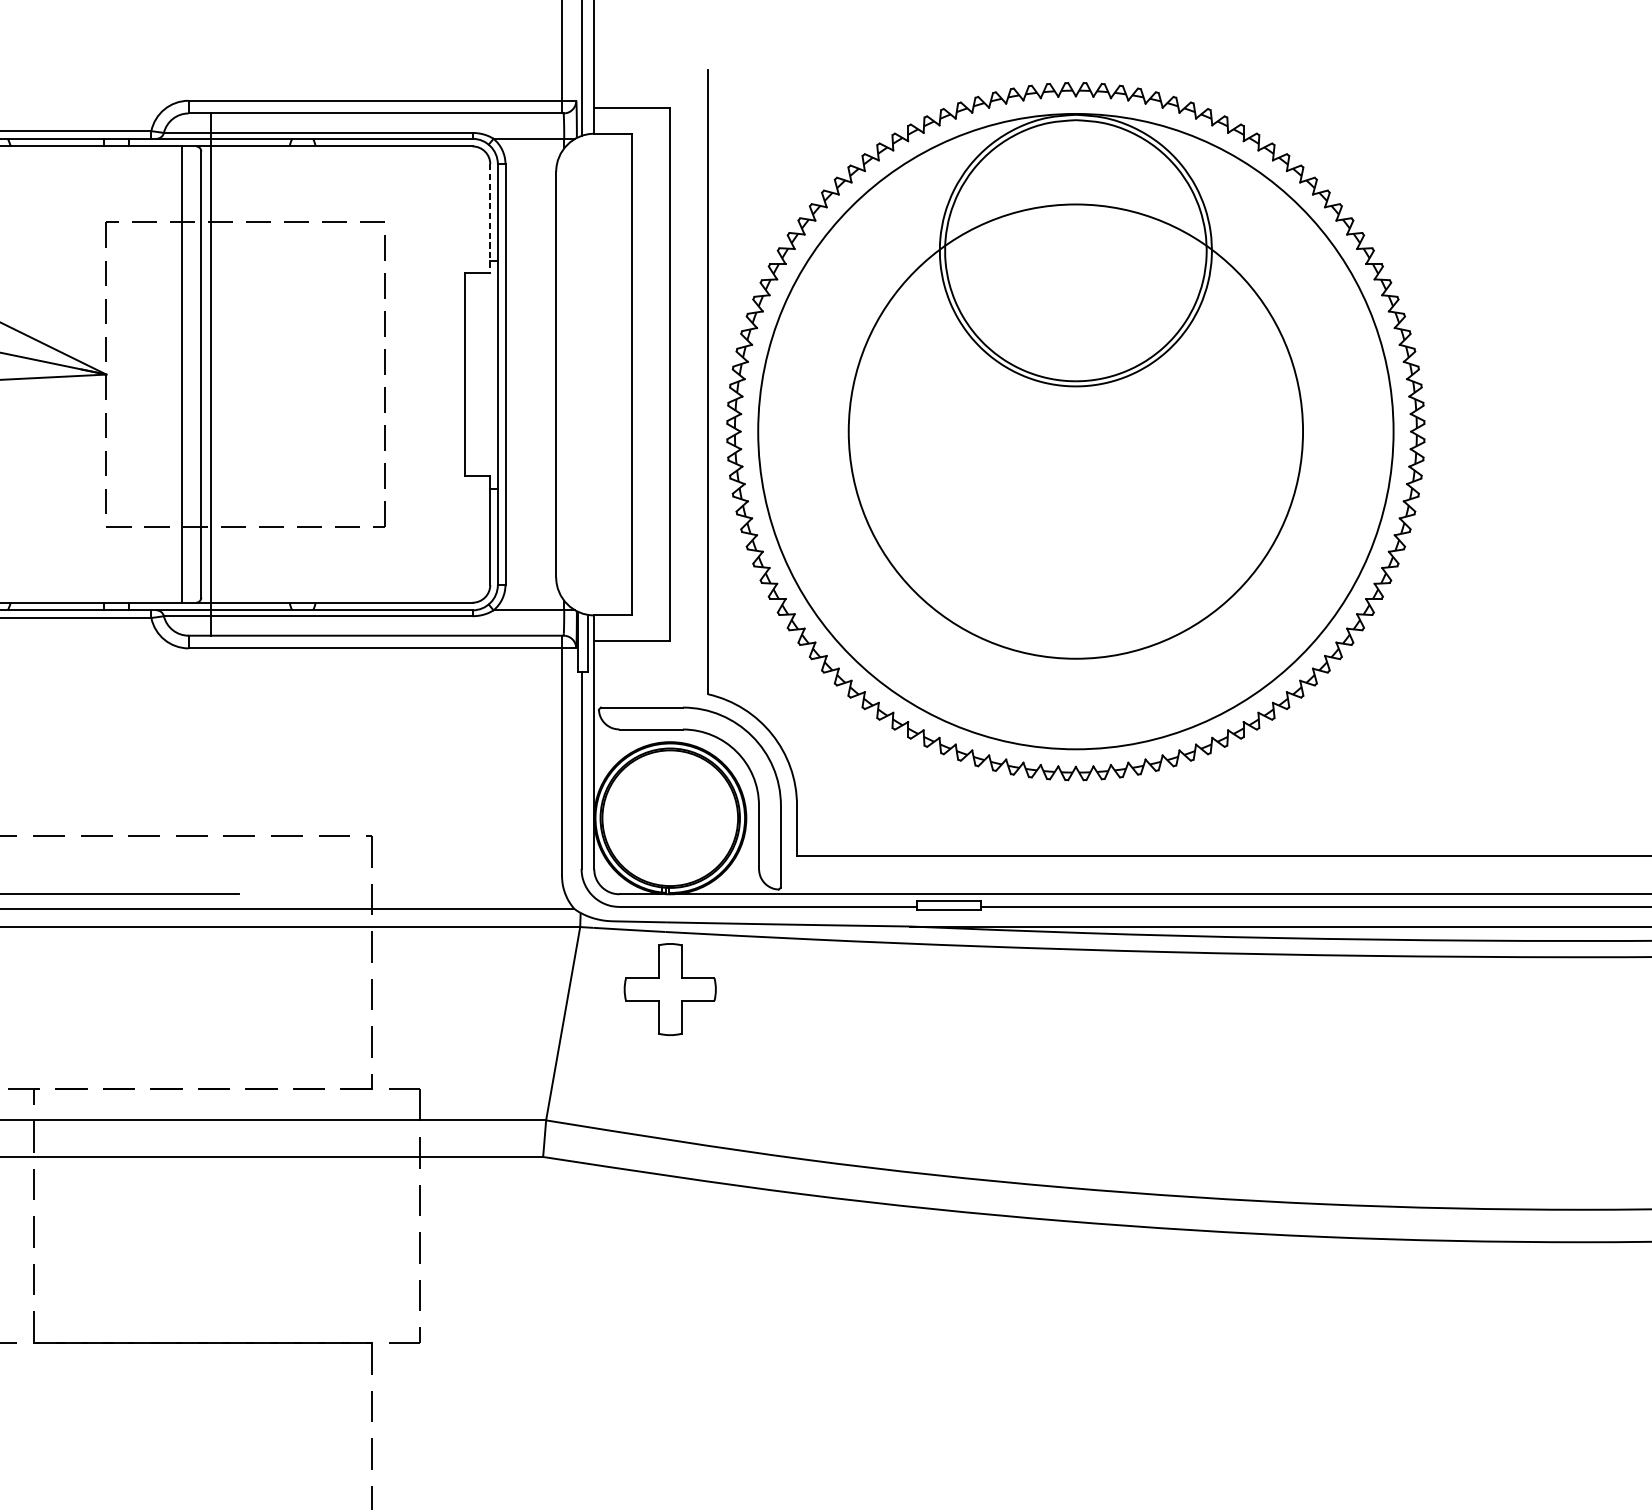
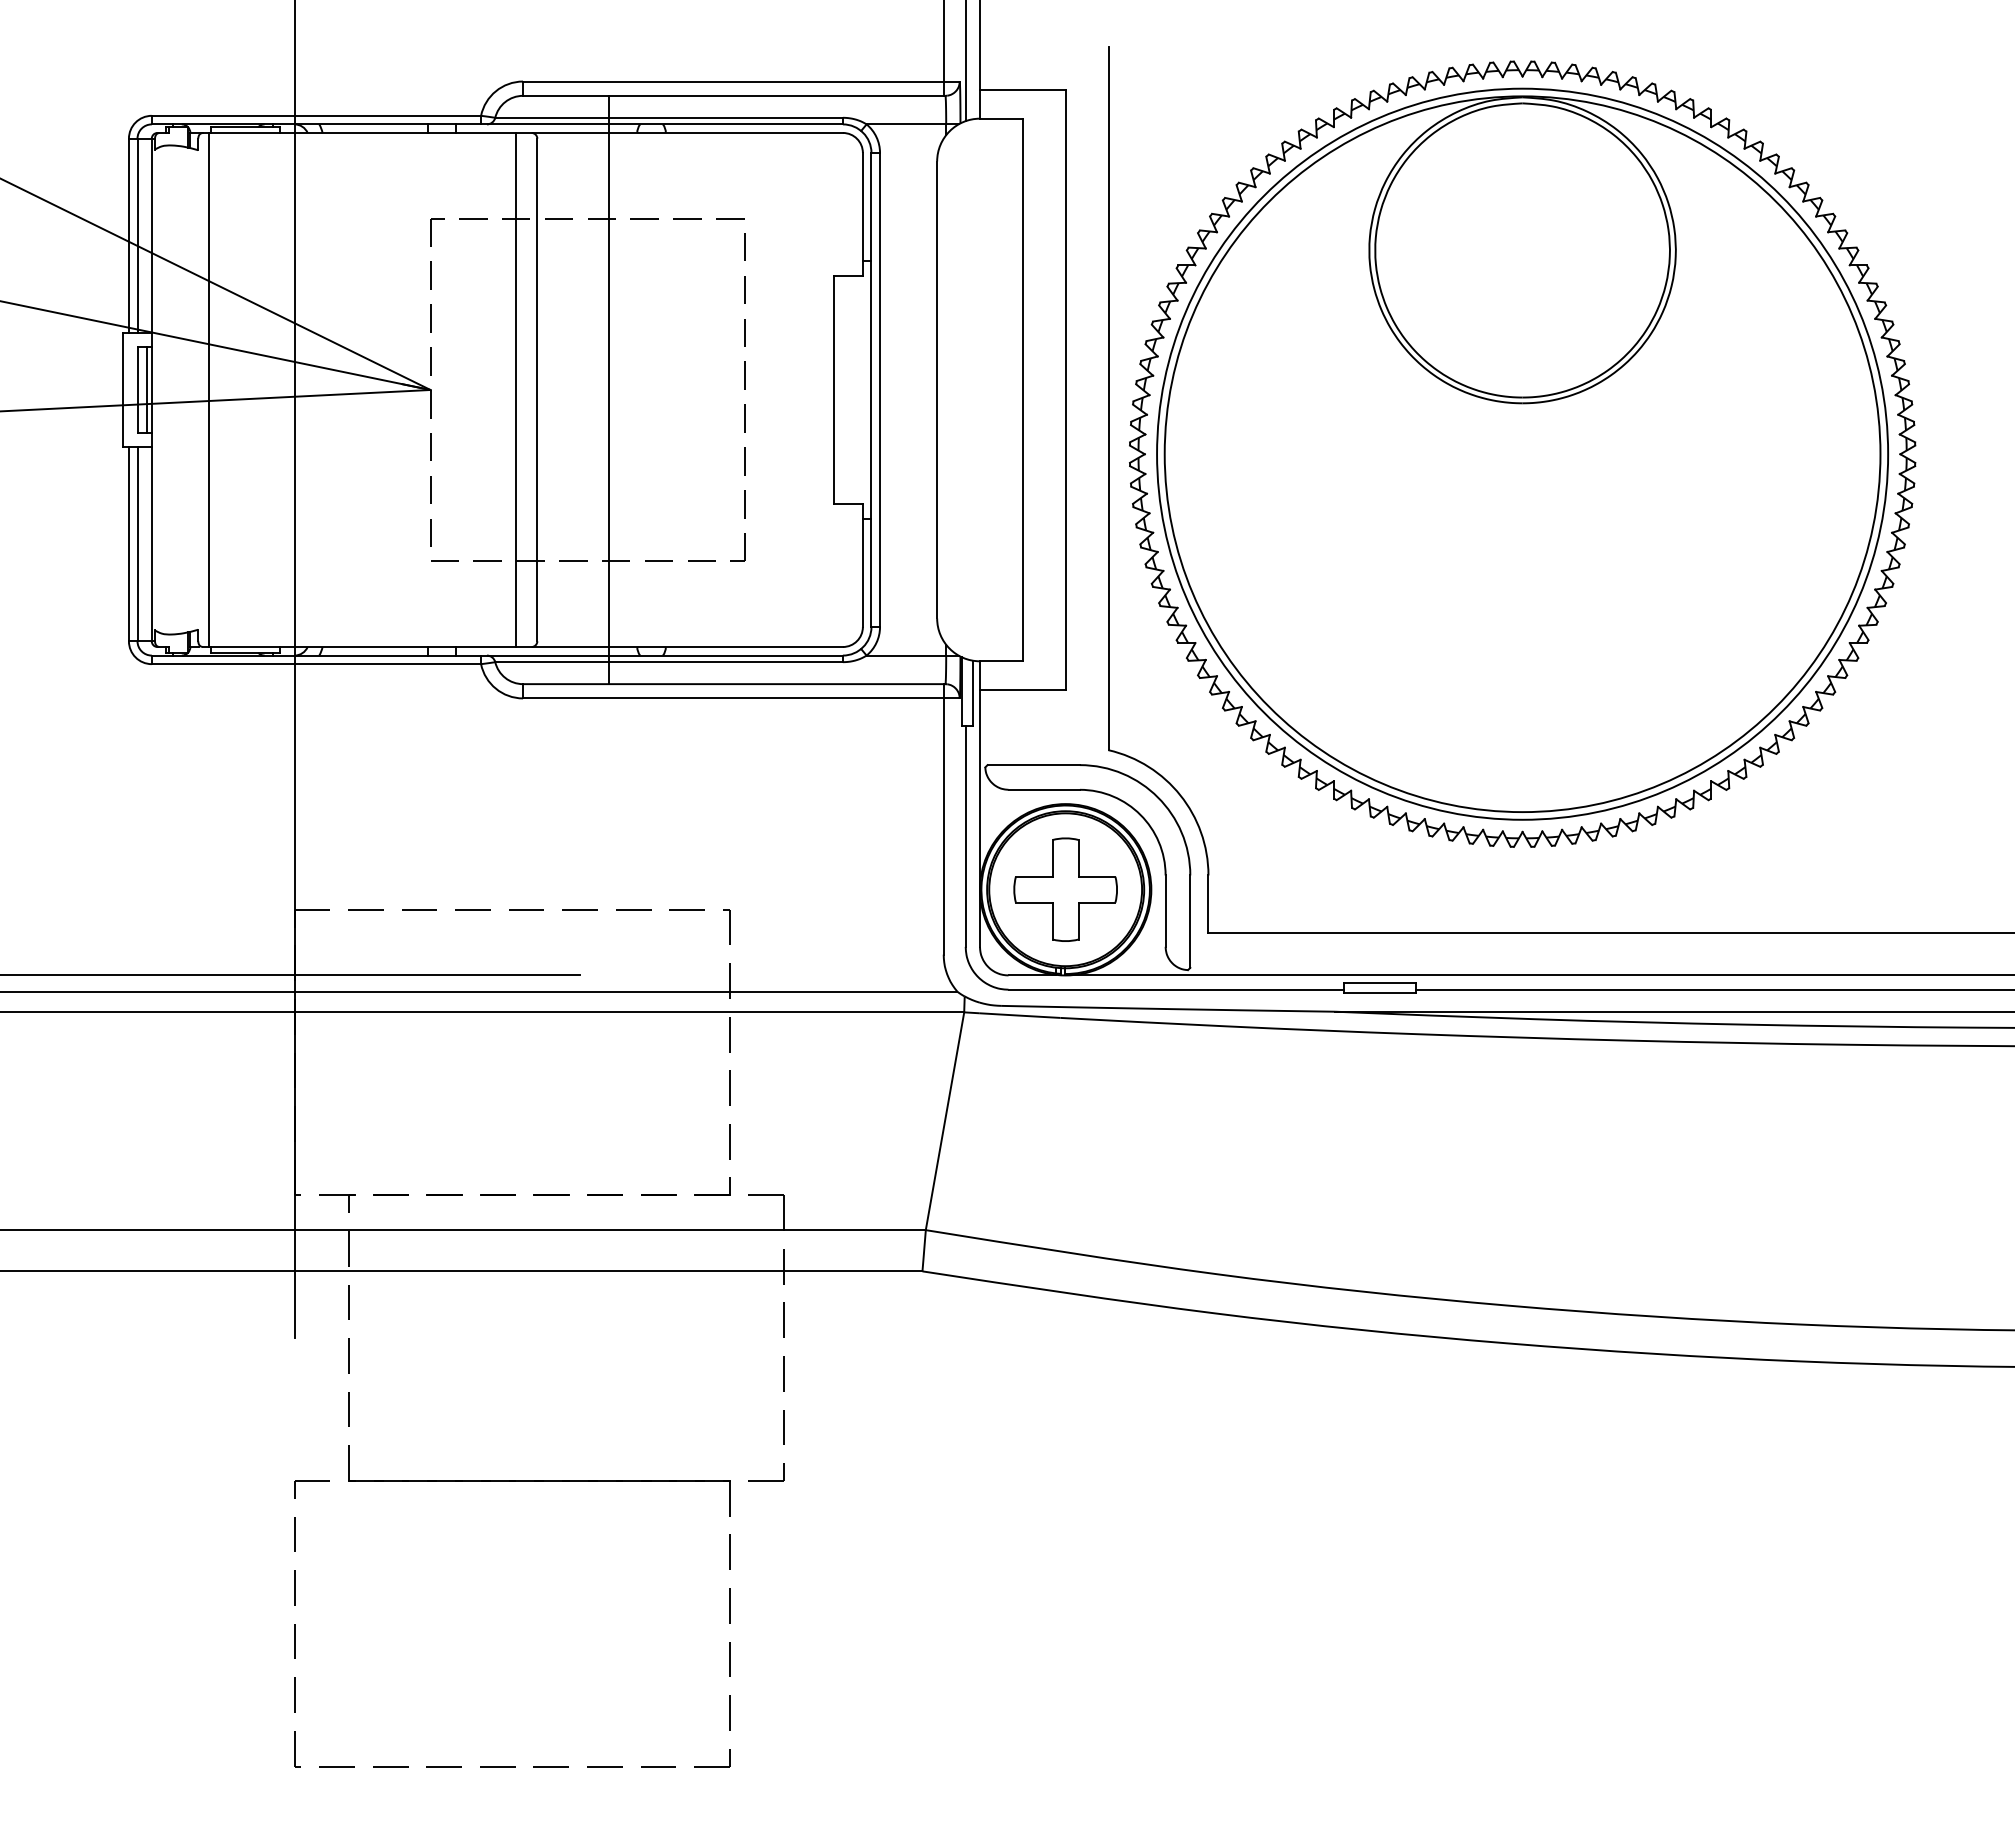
line: (489, 218) -> (862, 214), dashed -> solid
line: (210, 374) -> (608, 389), moved
circle: (1075, 430) -> (1522, 453), size x1.43
part: (670, 989) -> (1065, 889), moved

